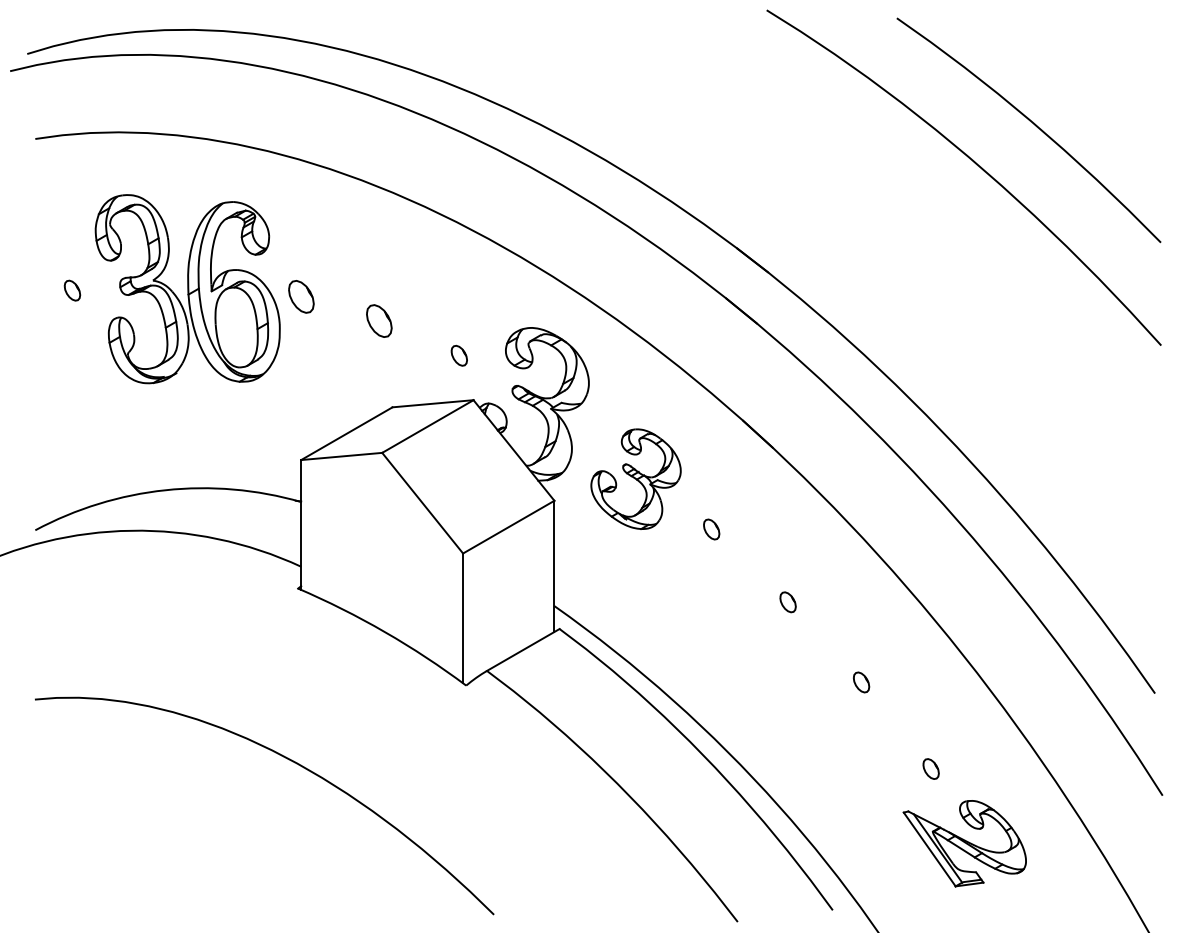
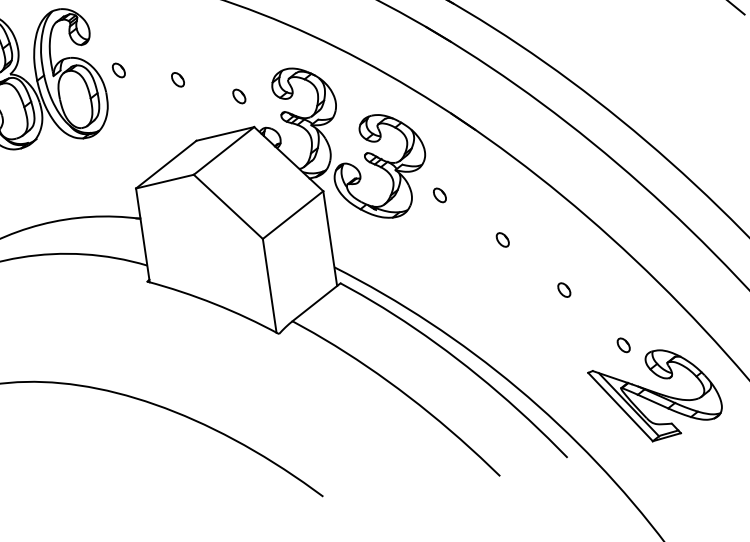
part: (300, 296) -> (118, 70), size x0.62
part: (379, 320) -> (177, 79), size x0.62
part: (635, 479) -> (379, 167), size x1.43
part: (964, 843) -> (655, 395), size x1.43

